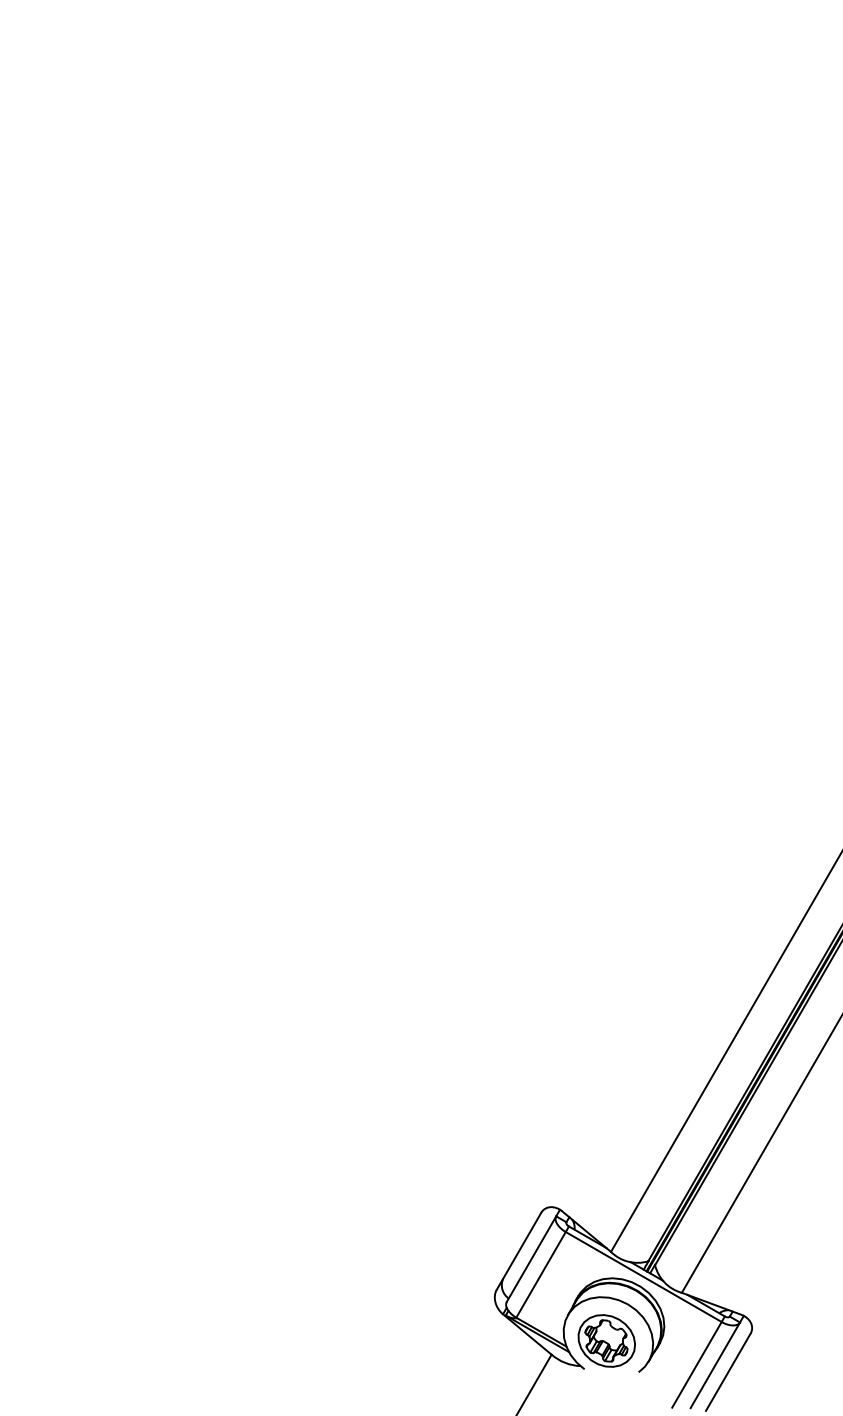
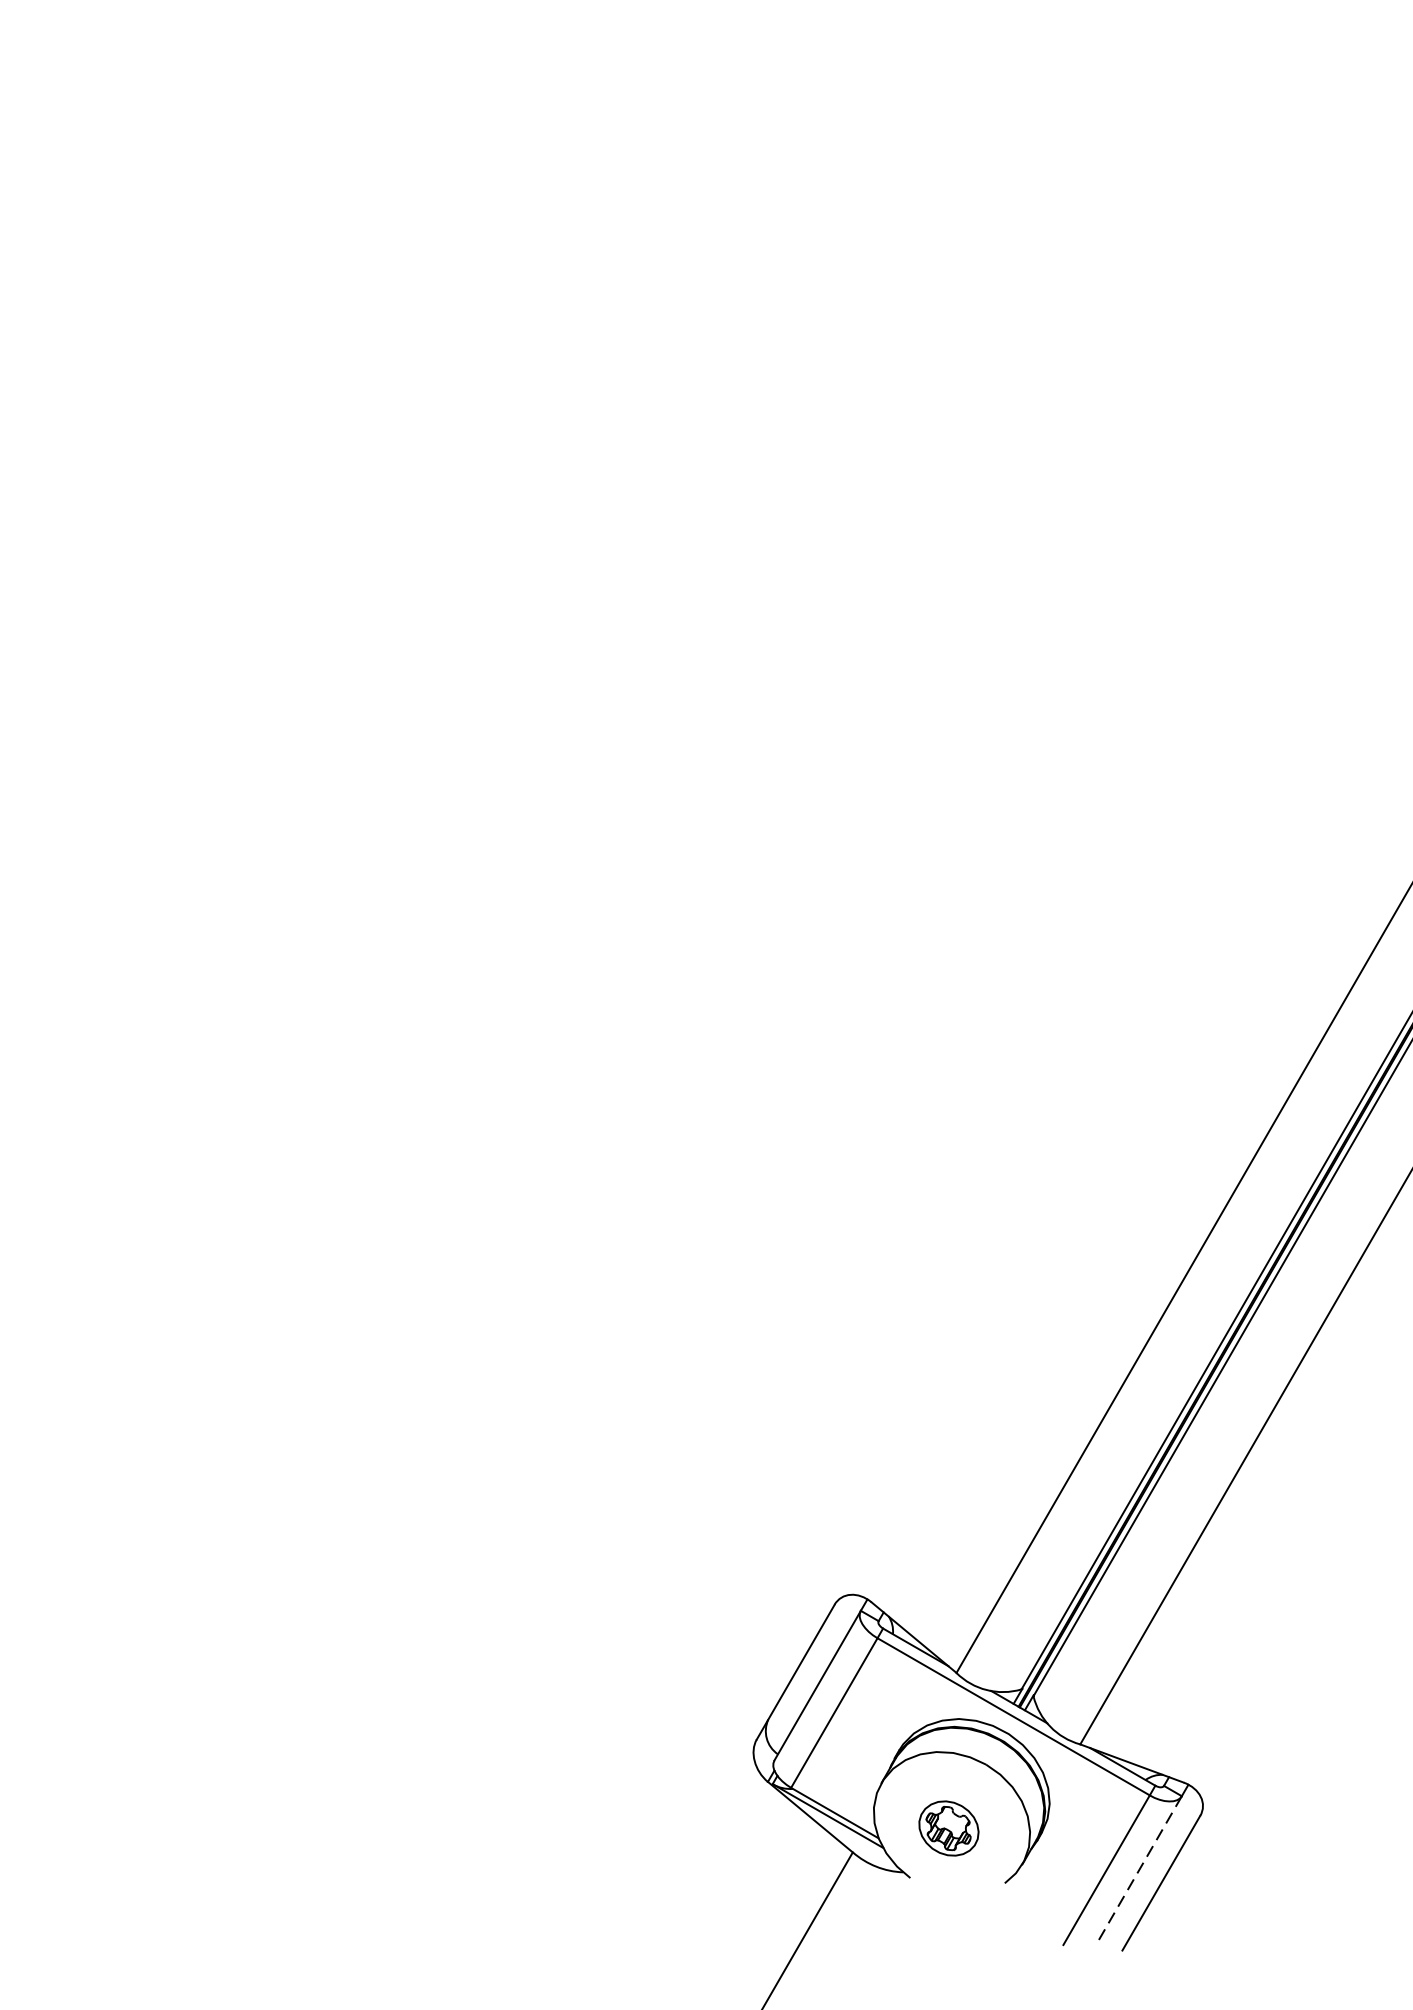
part: (606, 1340) -> (948, 1827), size x0.6
line: (715, 1365) -> (1138, 1871), solid -> dashed

